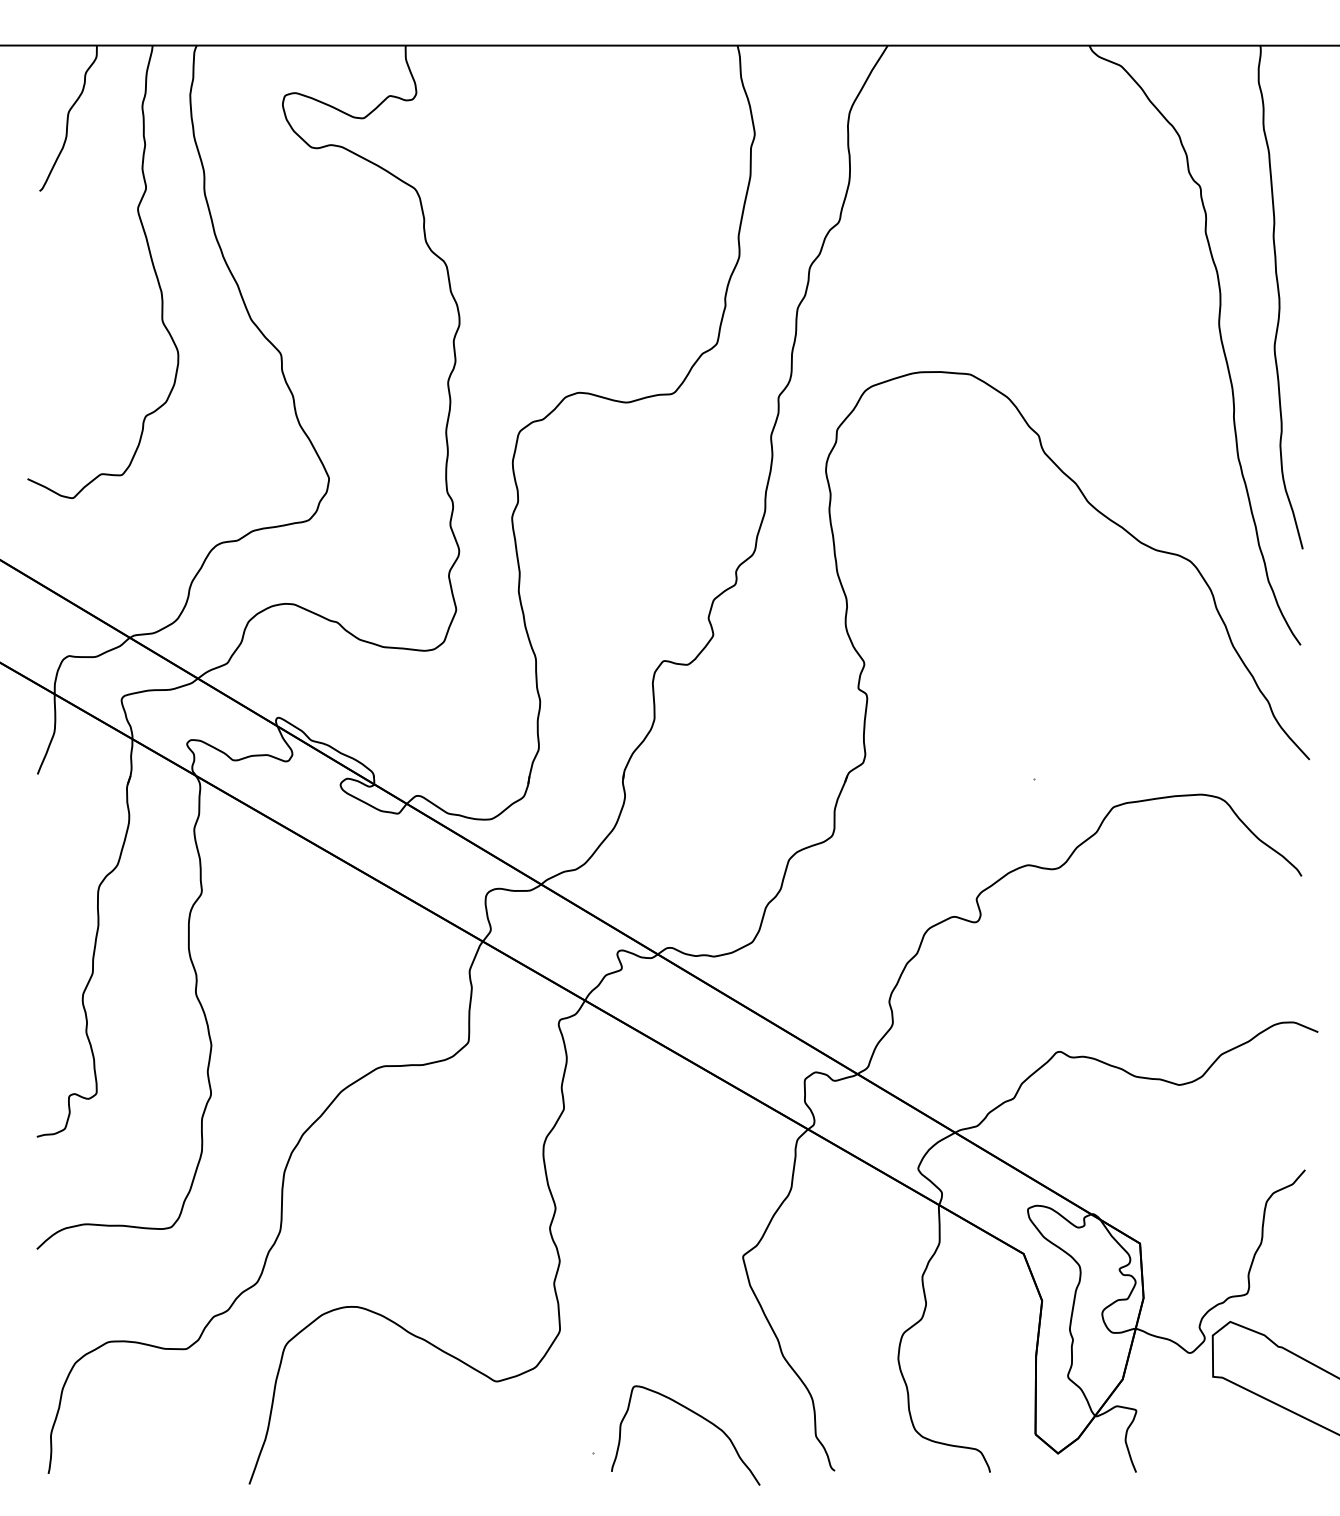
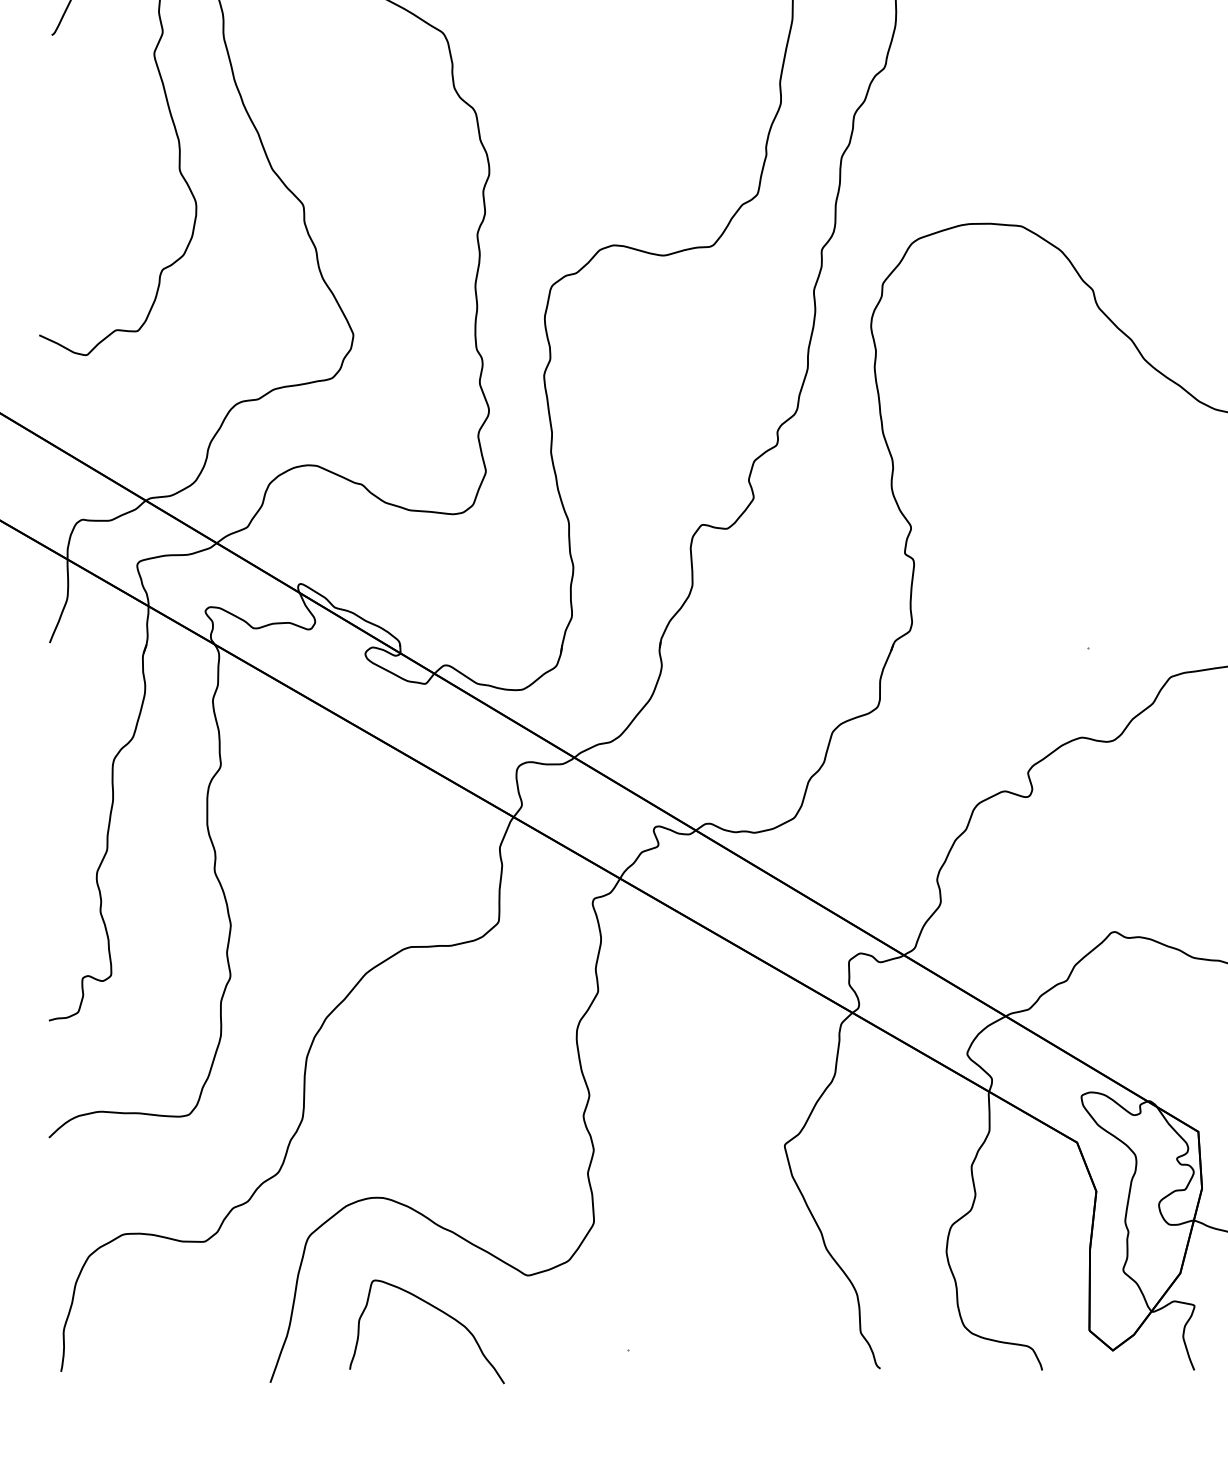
curve: (695, 1414) -> (437, 1309), moved

